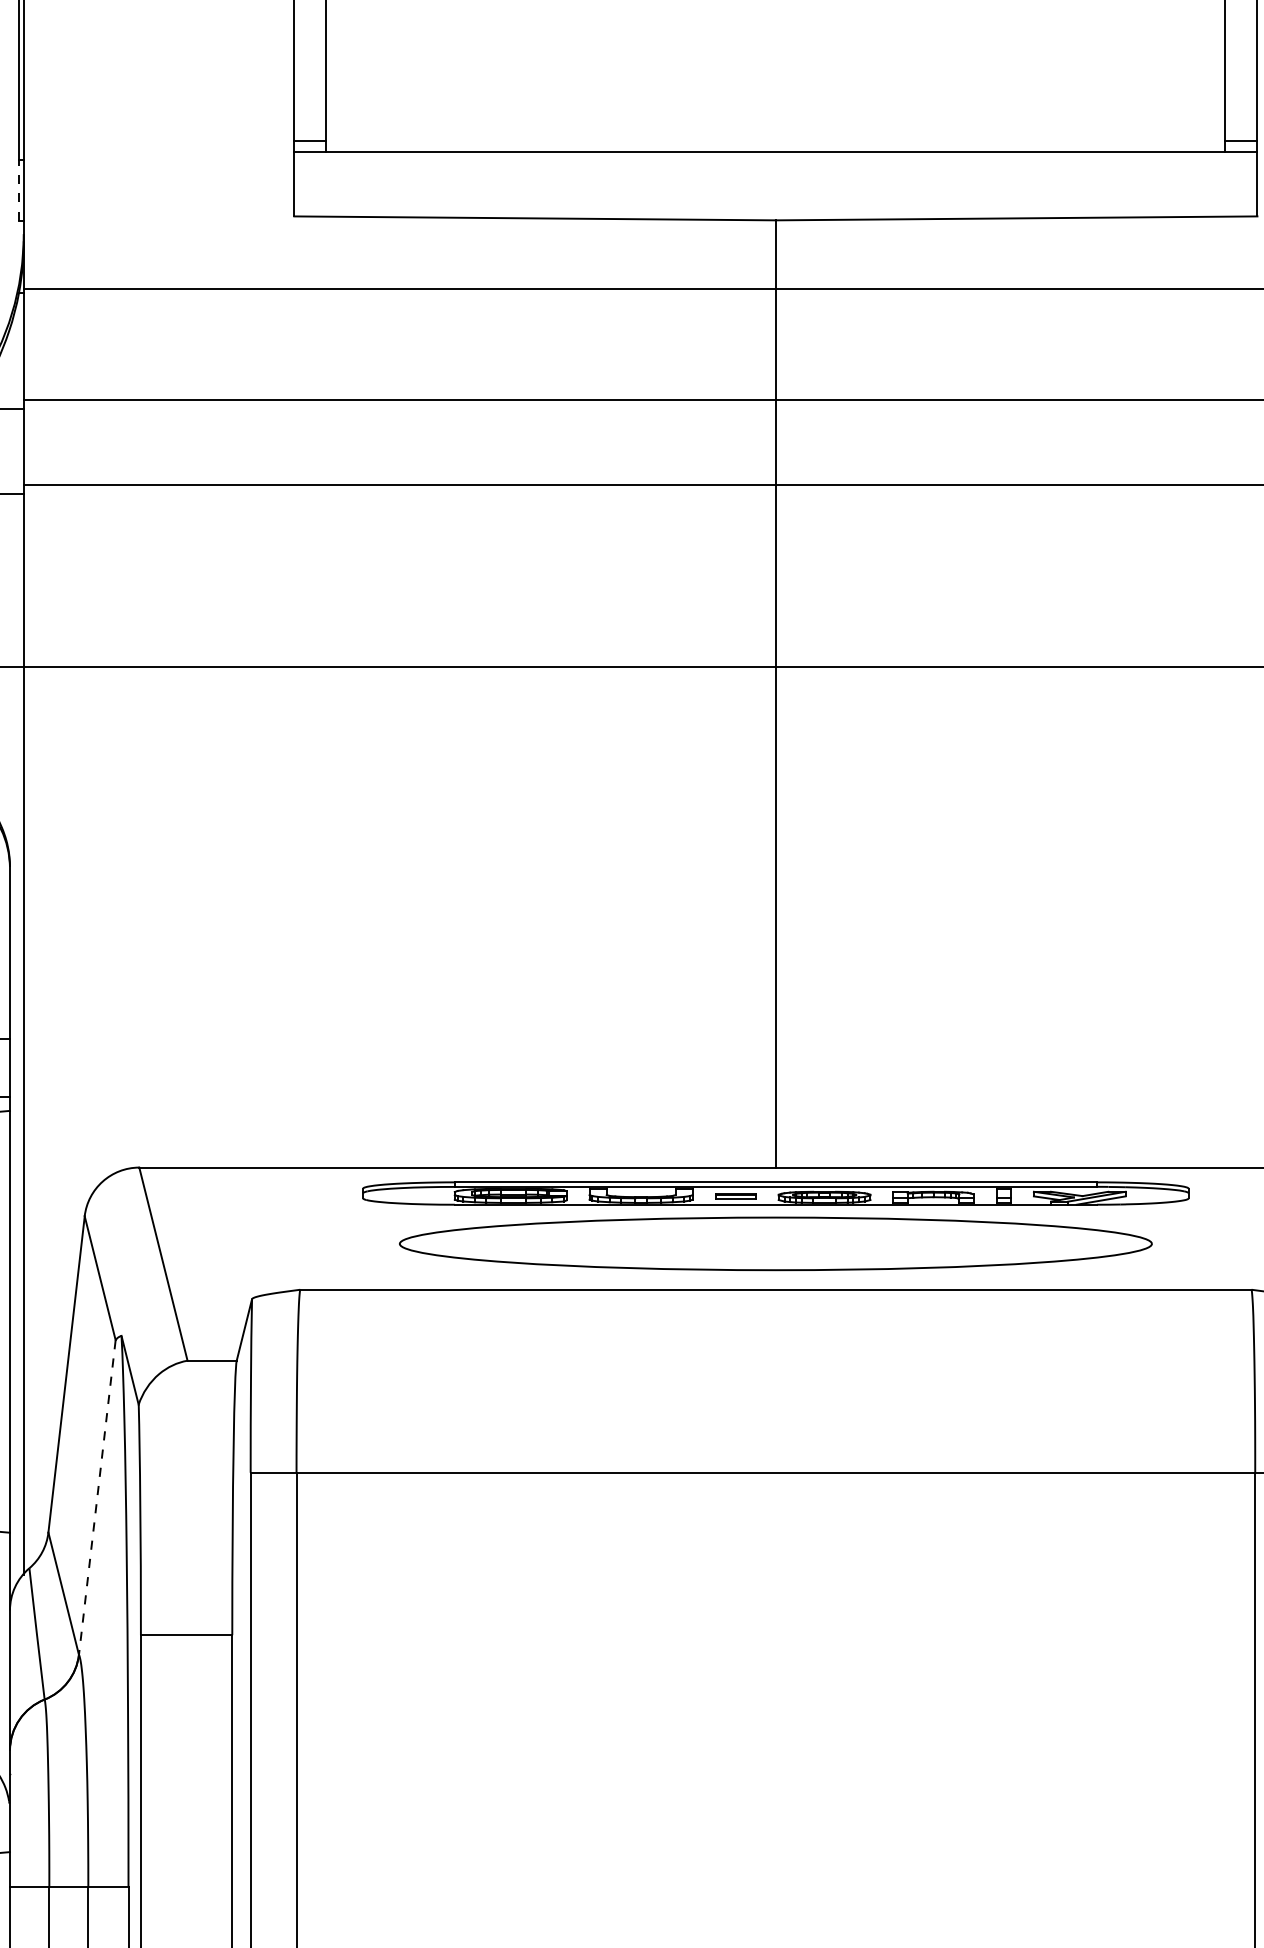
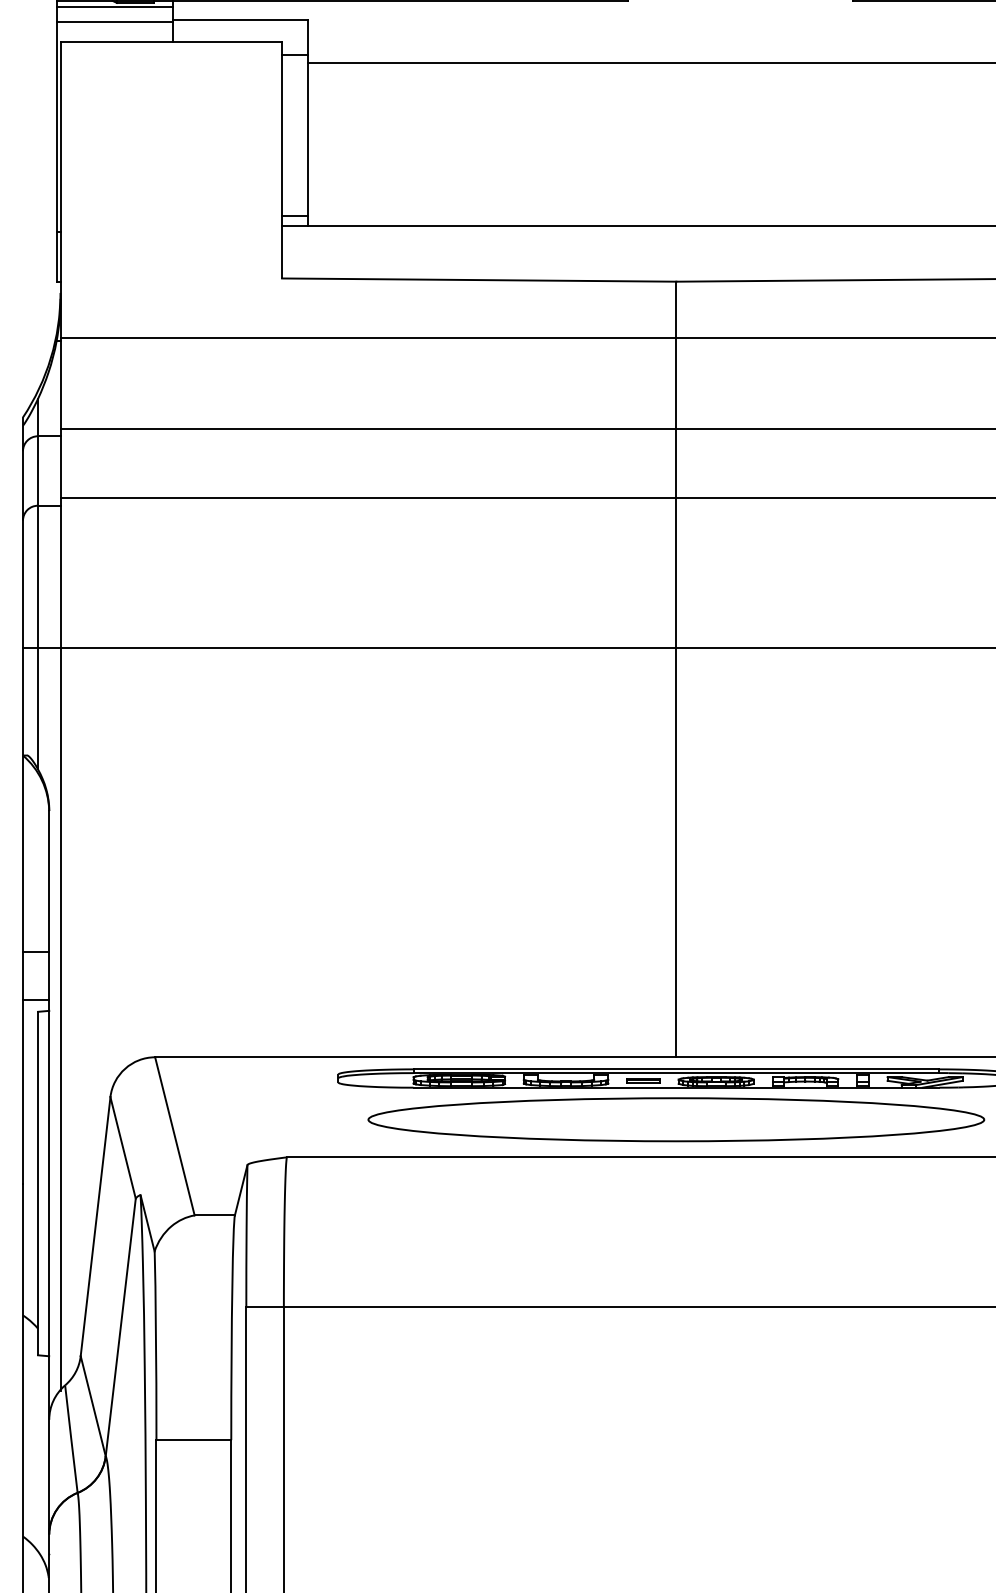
line: (19, 189) -> (57, 256), dashed -> solid
line: (97, 1498) -> (120, 1328), dashed -> solid

